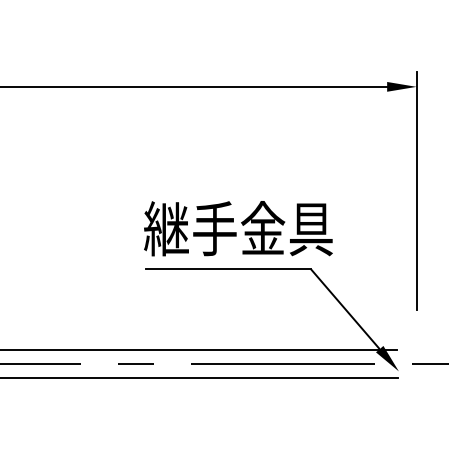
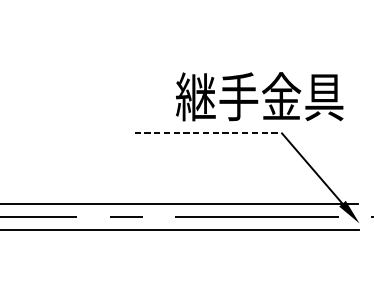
text: (238, 228) -> (259, 96), moved
line: (228, 269) -> (208, 132), solid -> dashed

